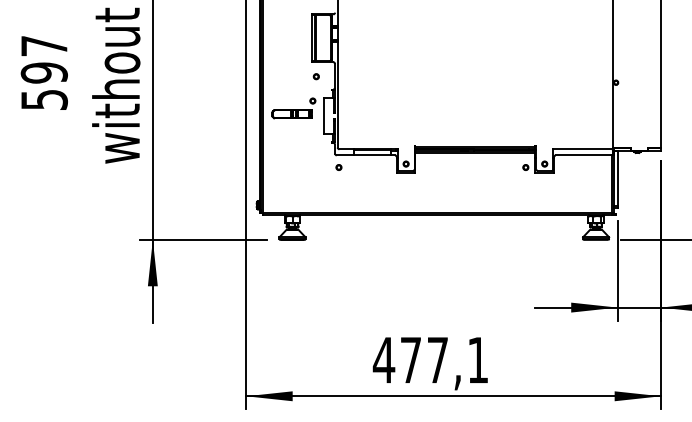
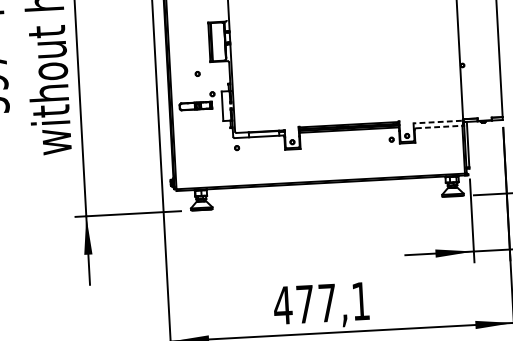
part: (315, 76) -> (196, 73), moved
line: (581, 149) -> (436, 122), solid -> dashed
line: (584, 155) -> (439, 127), solid -> dashed

